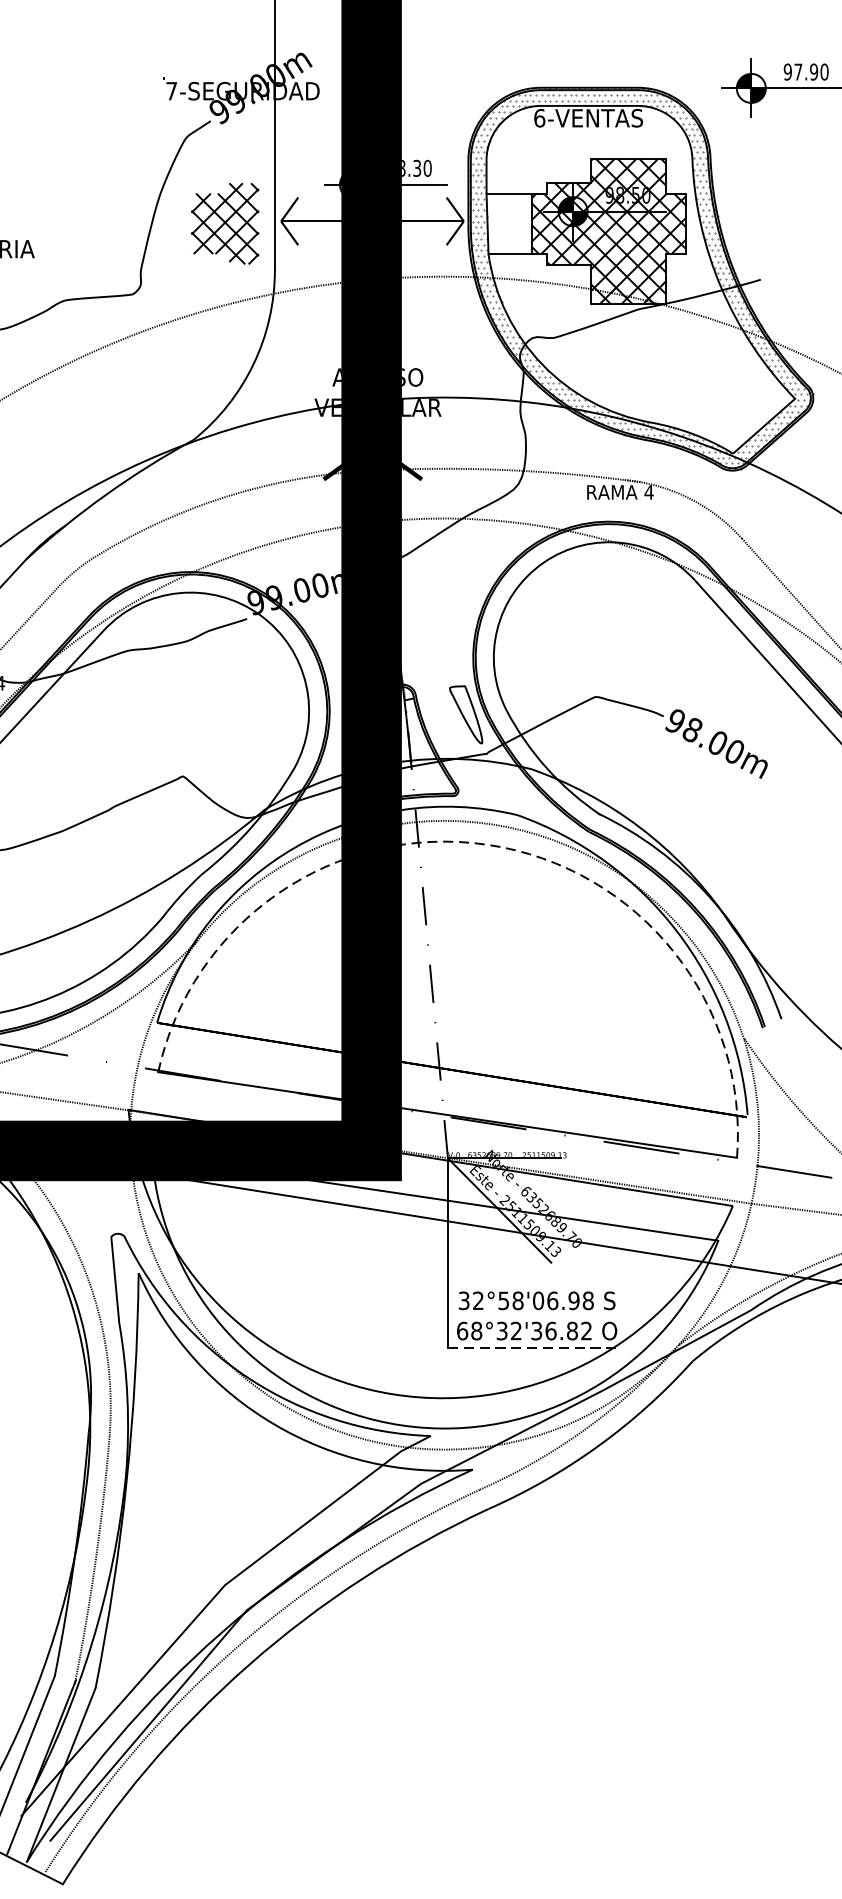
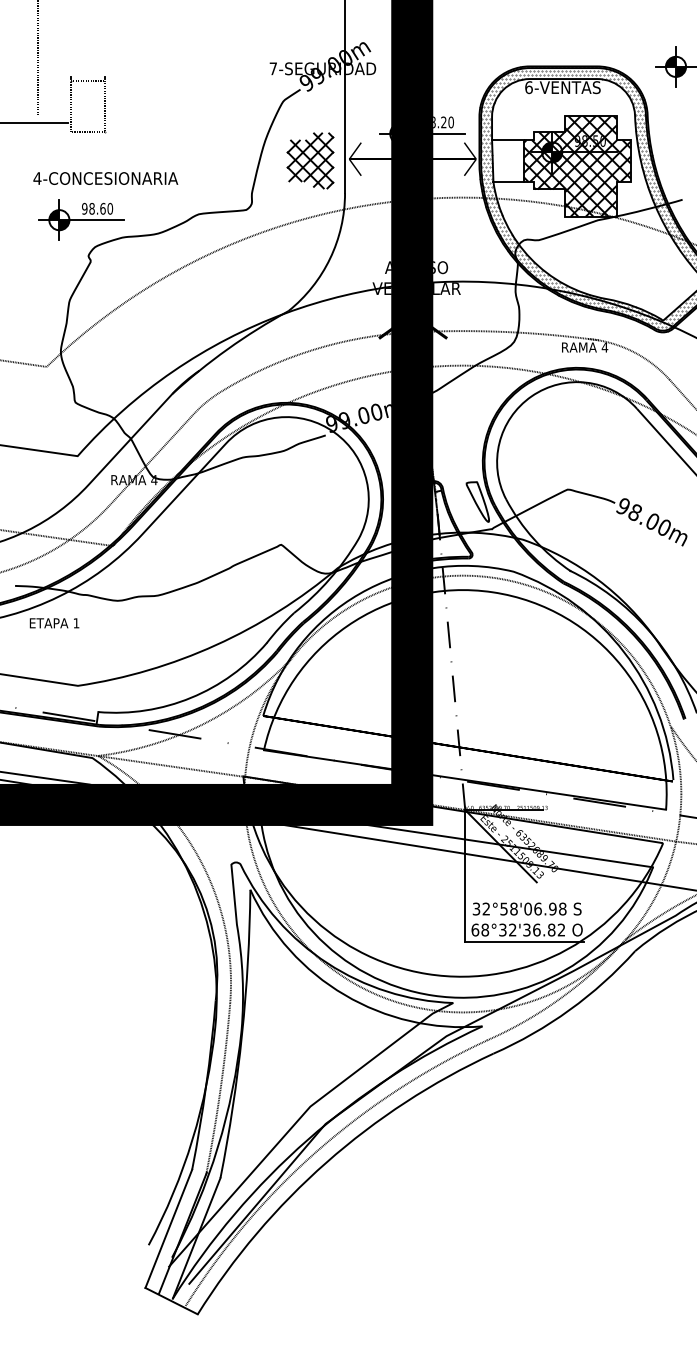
text: (416, 168) -> (443, 122), 98.30 -> 98.20
arc: (487, 845) -> (492, 592), dashed -> solid
line: (533, 1347) -> (524, 941), dashed -> solid

